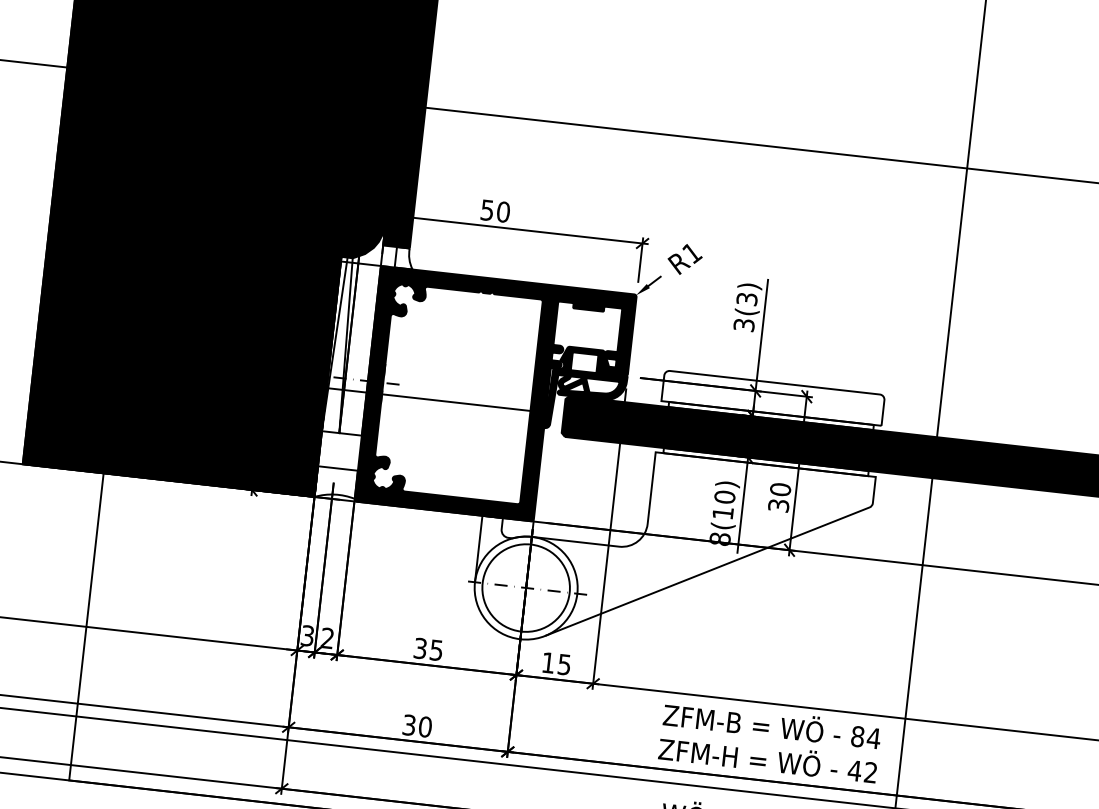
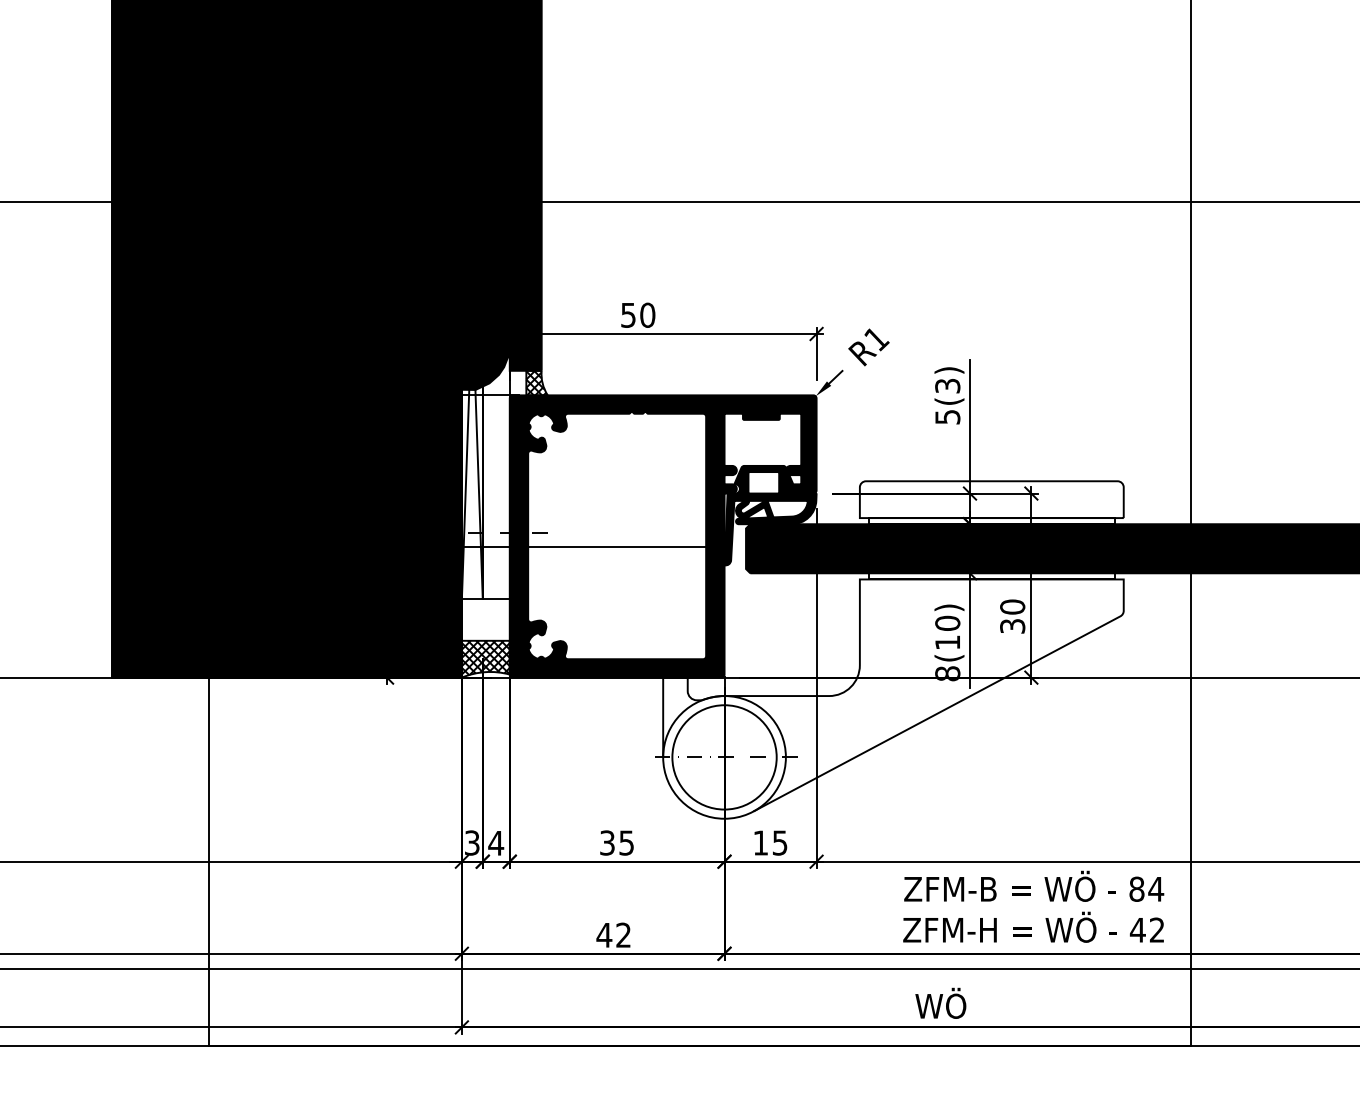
hatch: (404, 257) -> (536, 382), added
text: (744, 324) -> (947, 416), 3(3) -> 5(3)
hatch: (336, 483) -> (485, 658), added
text: (327, 637) -> (496, 842), 2 -> 4
text: (416, 725) -> (613, 934), 30 -> 42

